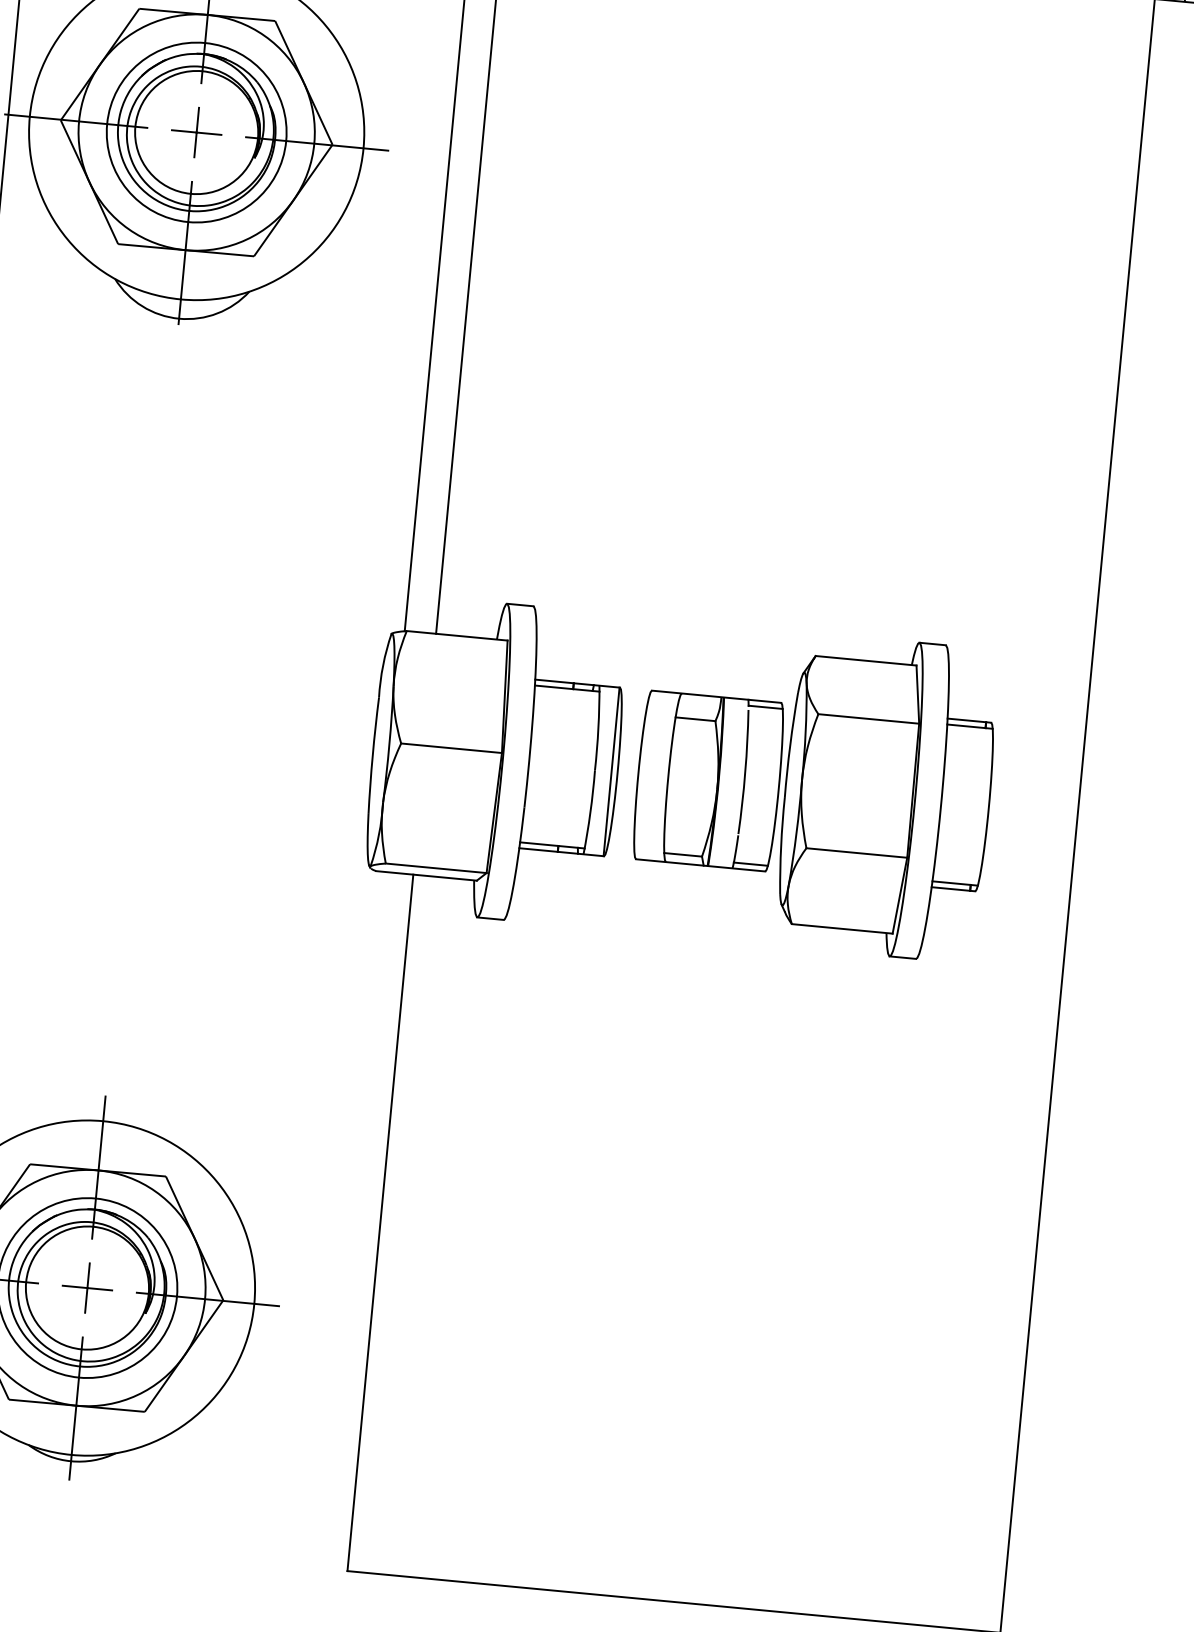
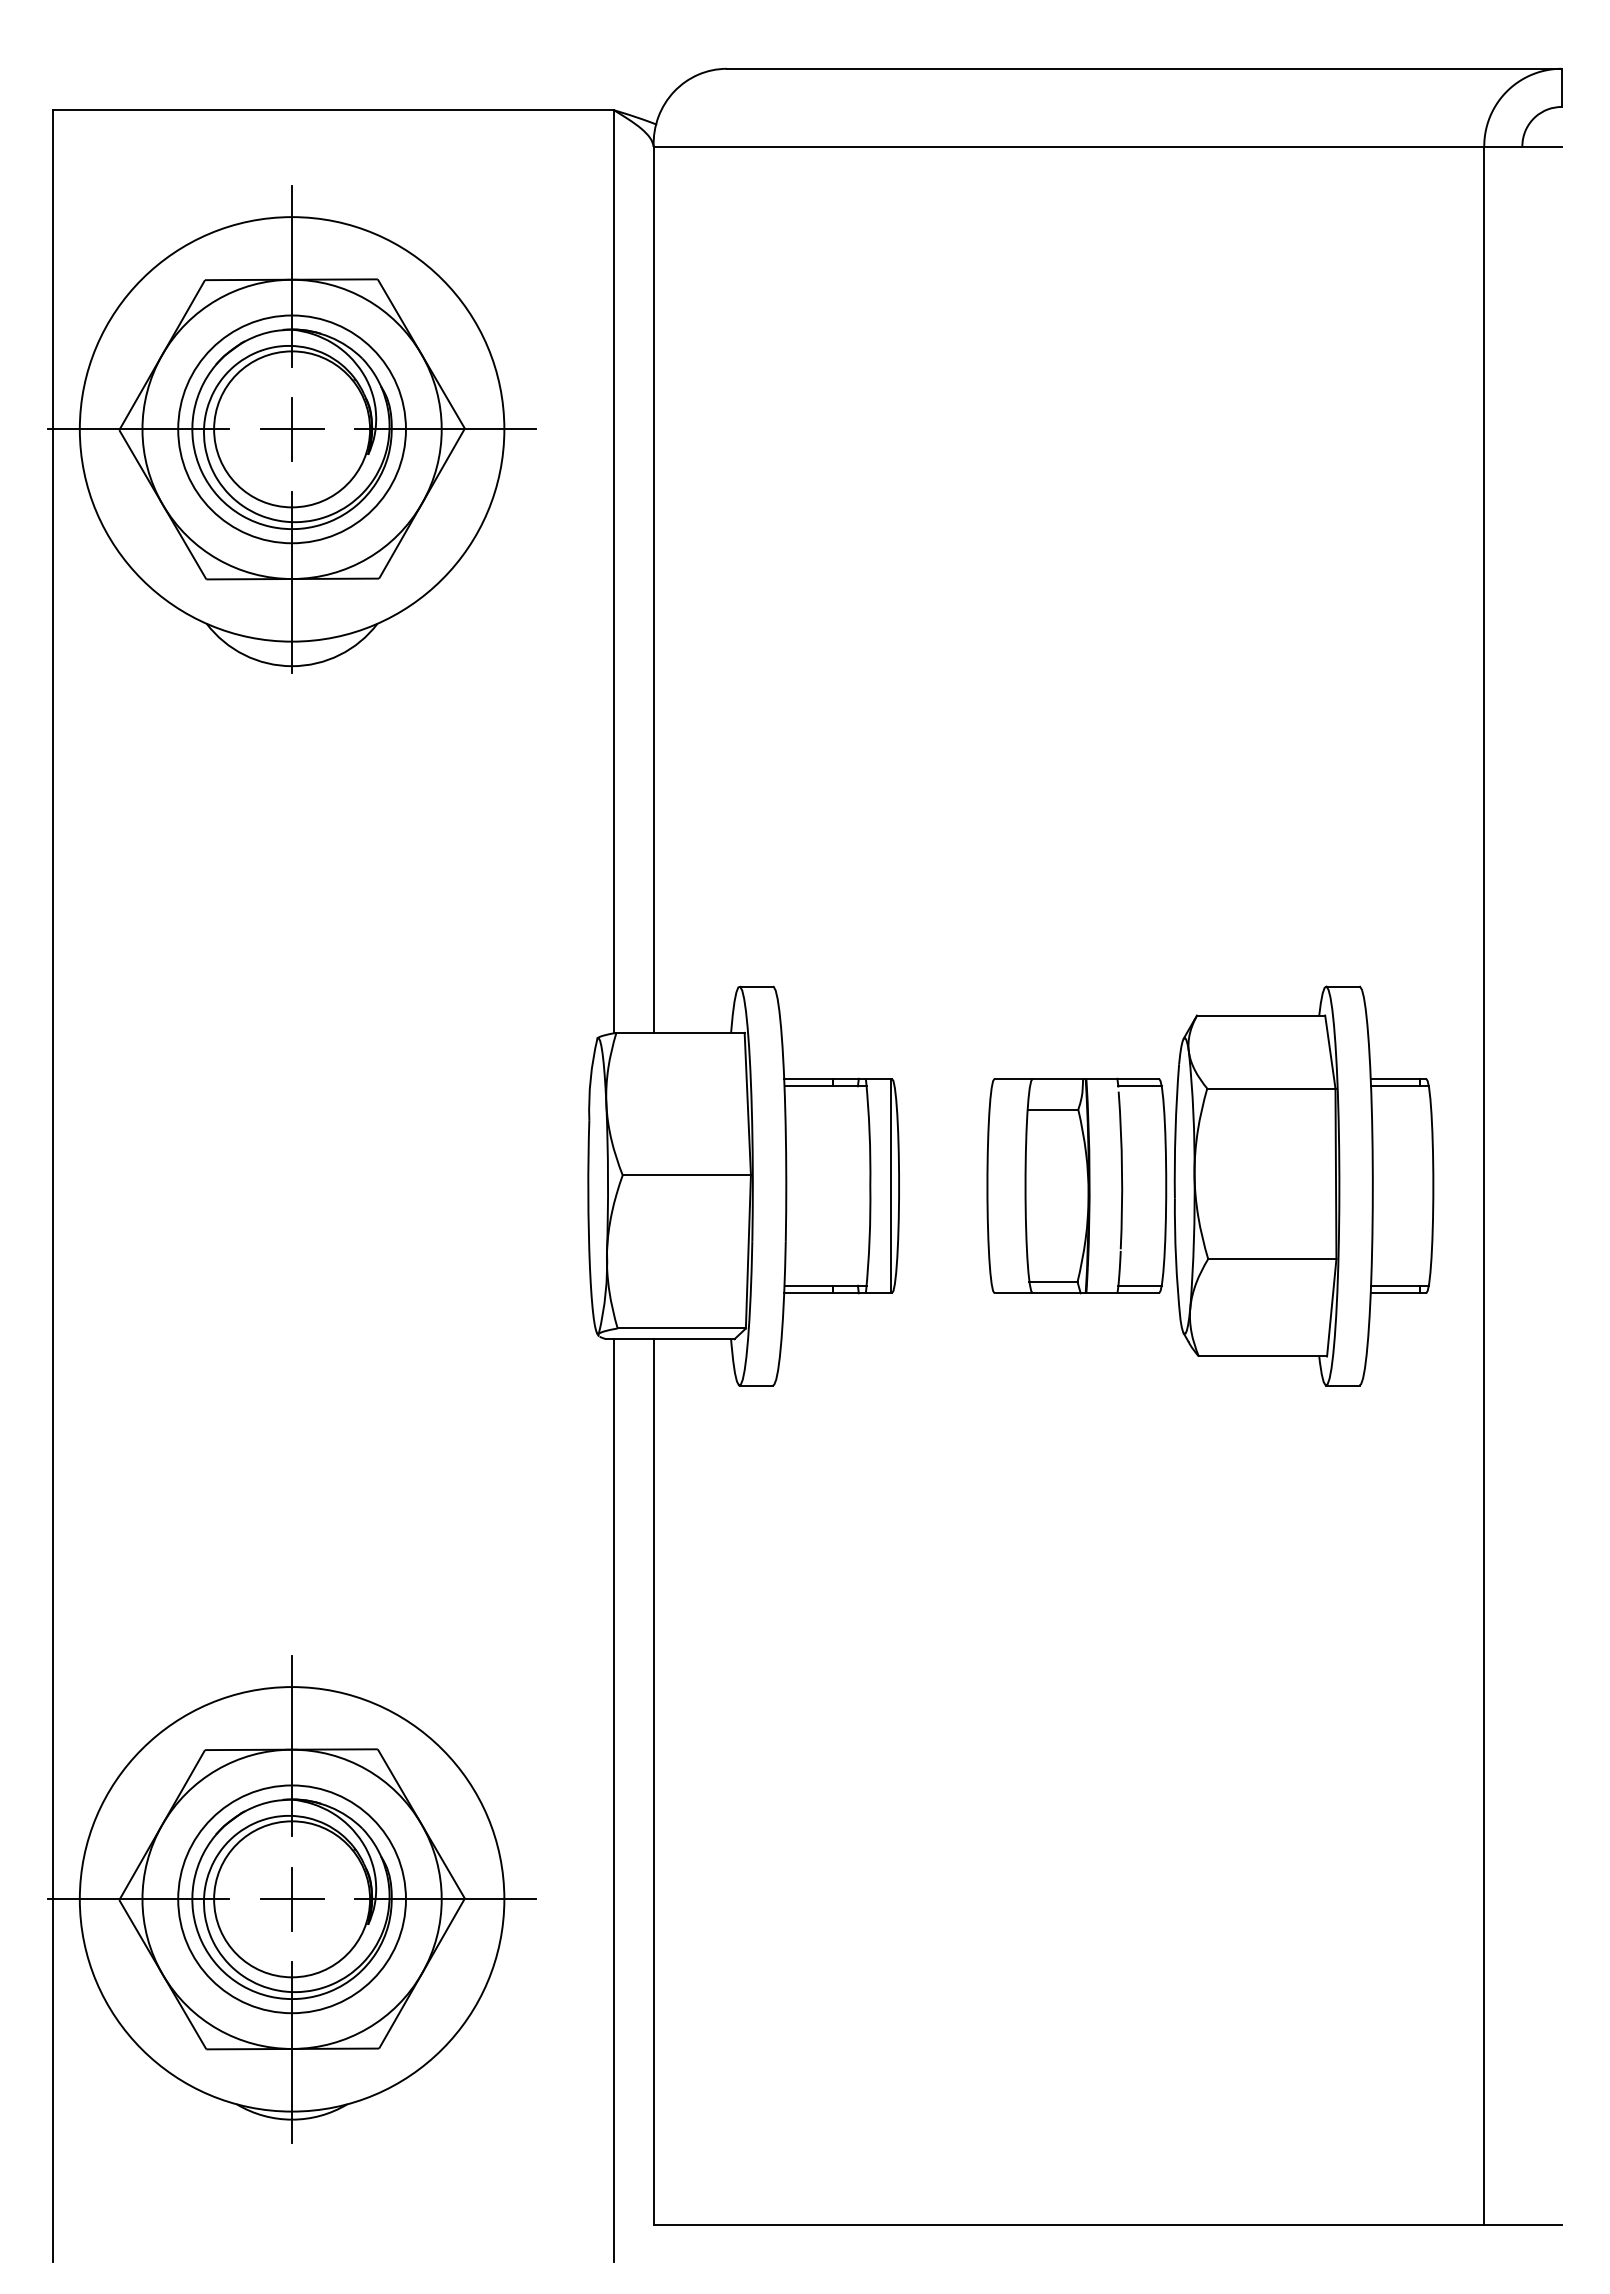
part: (813, 790) -> (1210, 1185), moved
line: (347, 1234) -> (613, 1800), added

